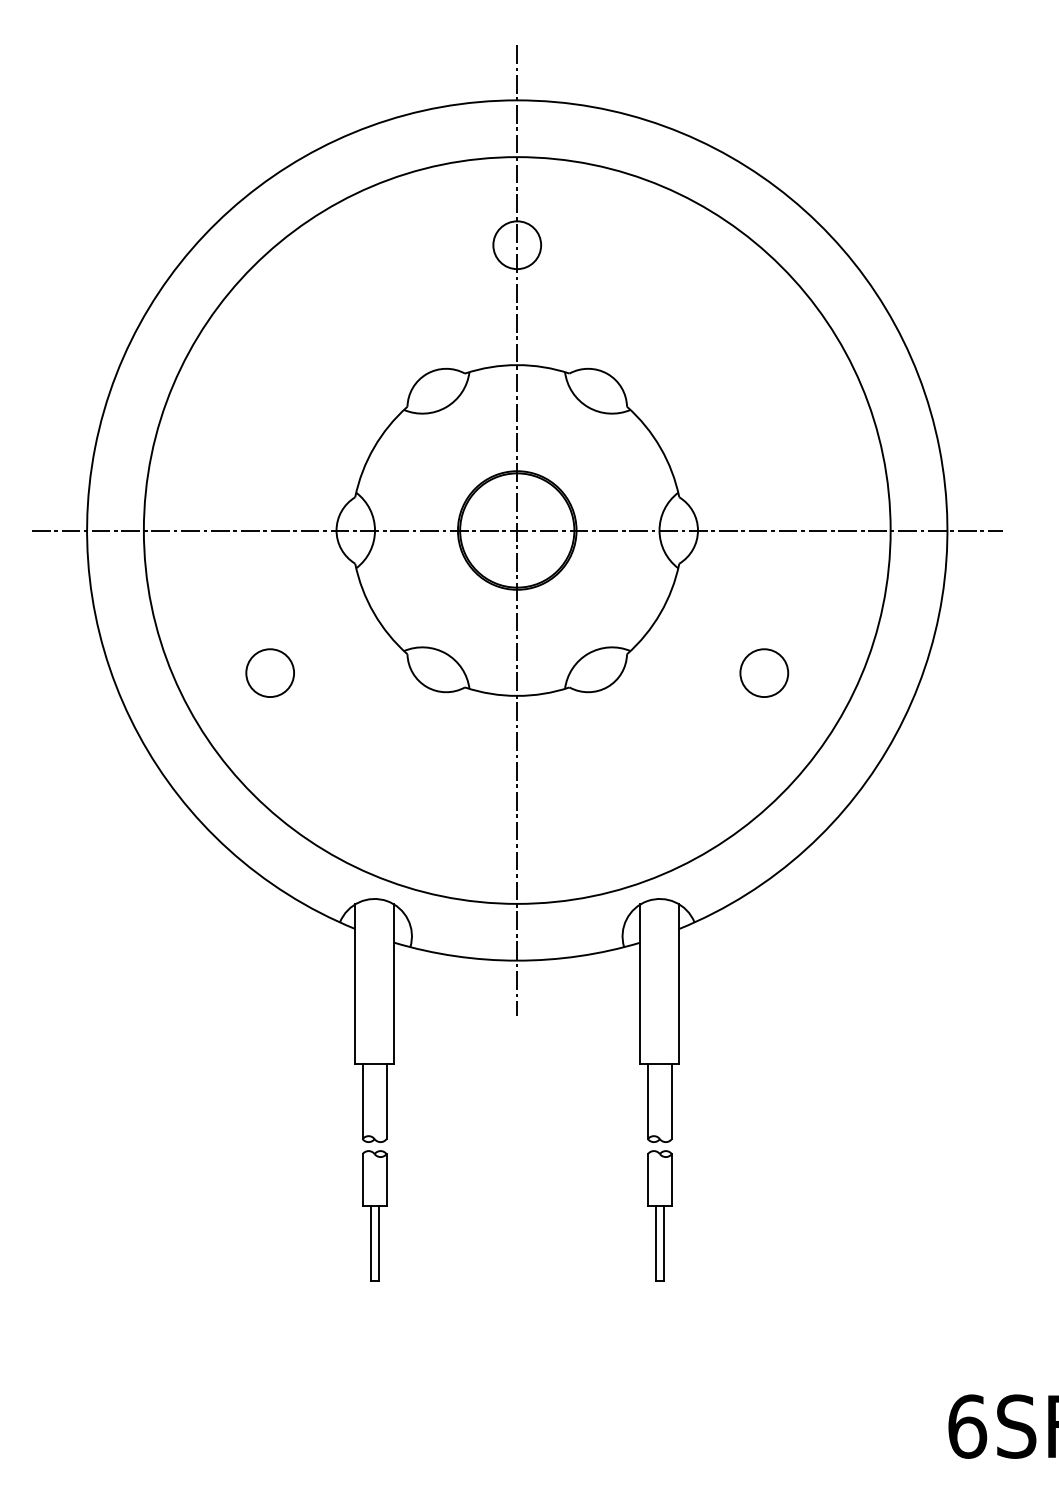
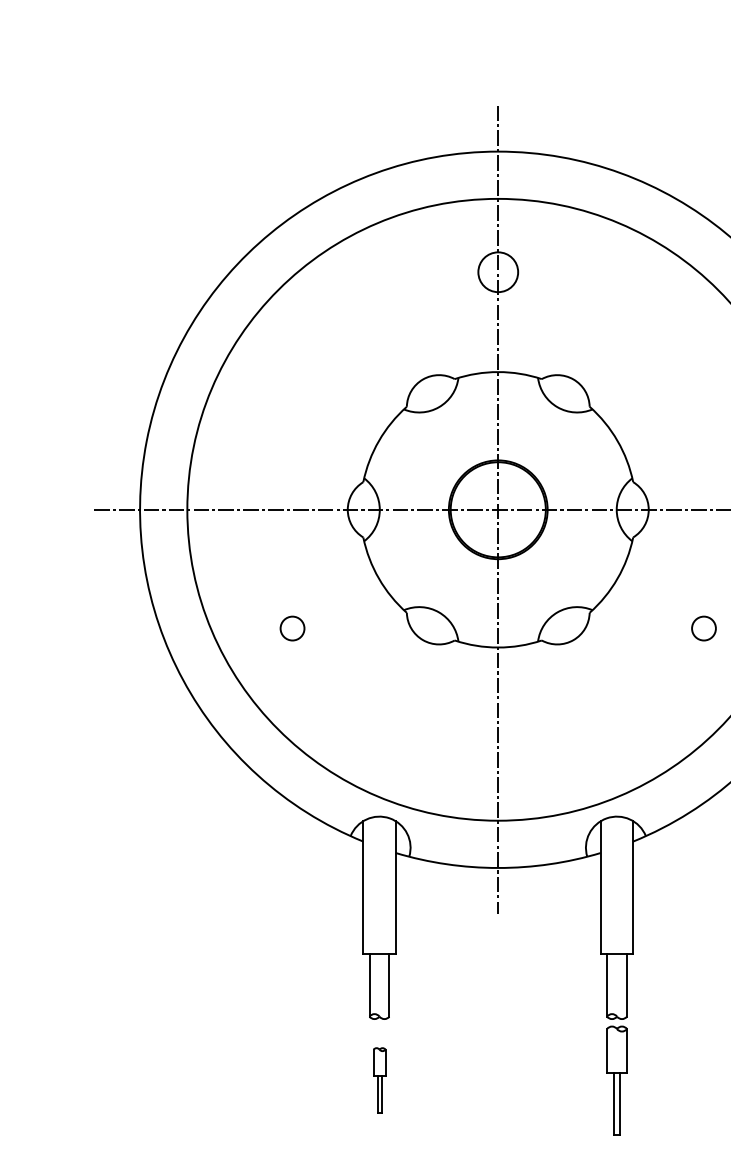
circle: (270, 673) -> (292, 628), size x0.6
circle: (764, 673) -> (704, 628), size x0.6
part: (374, 1215) -> (379, 1080), size x0.6

